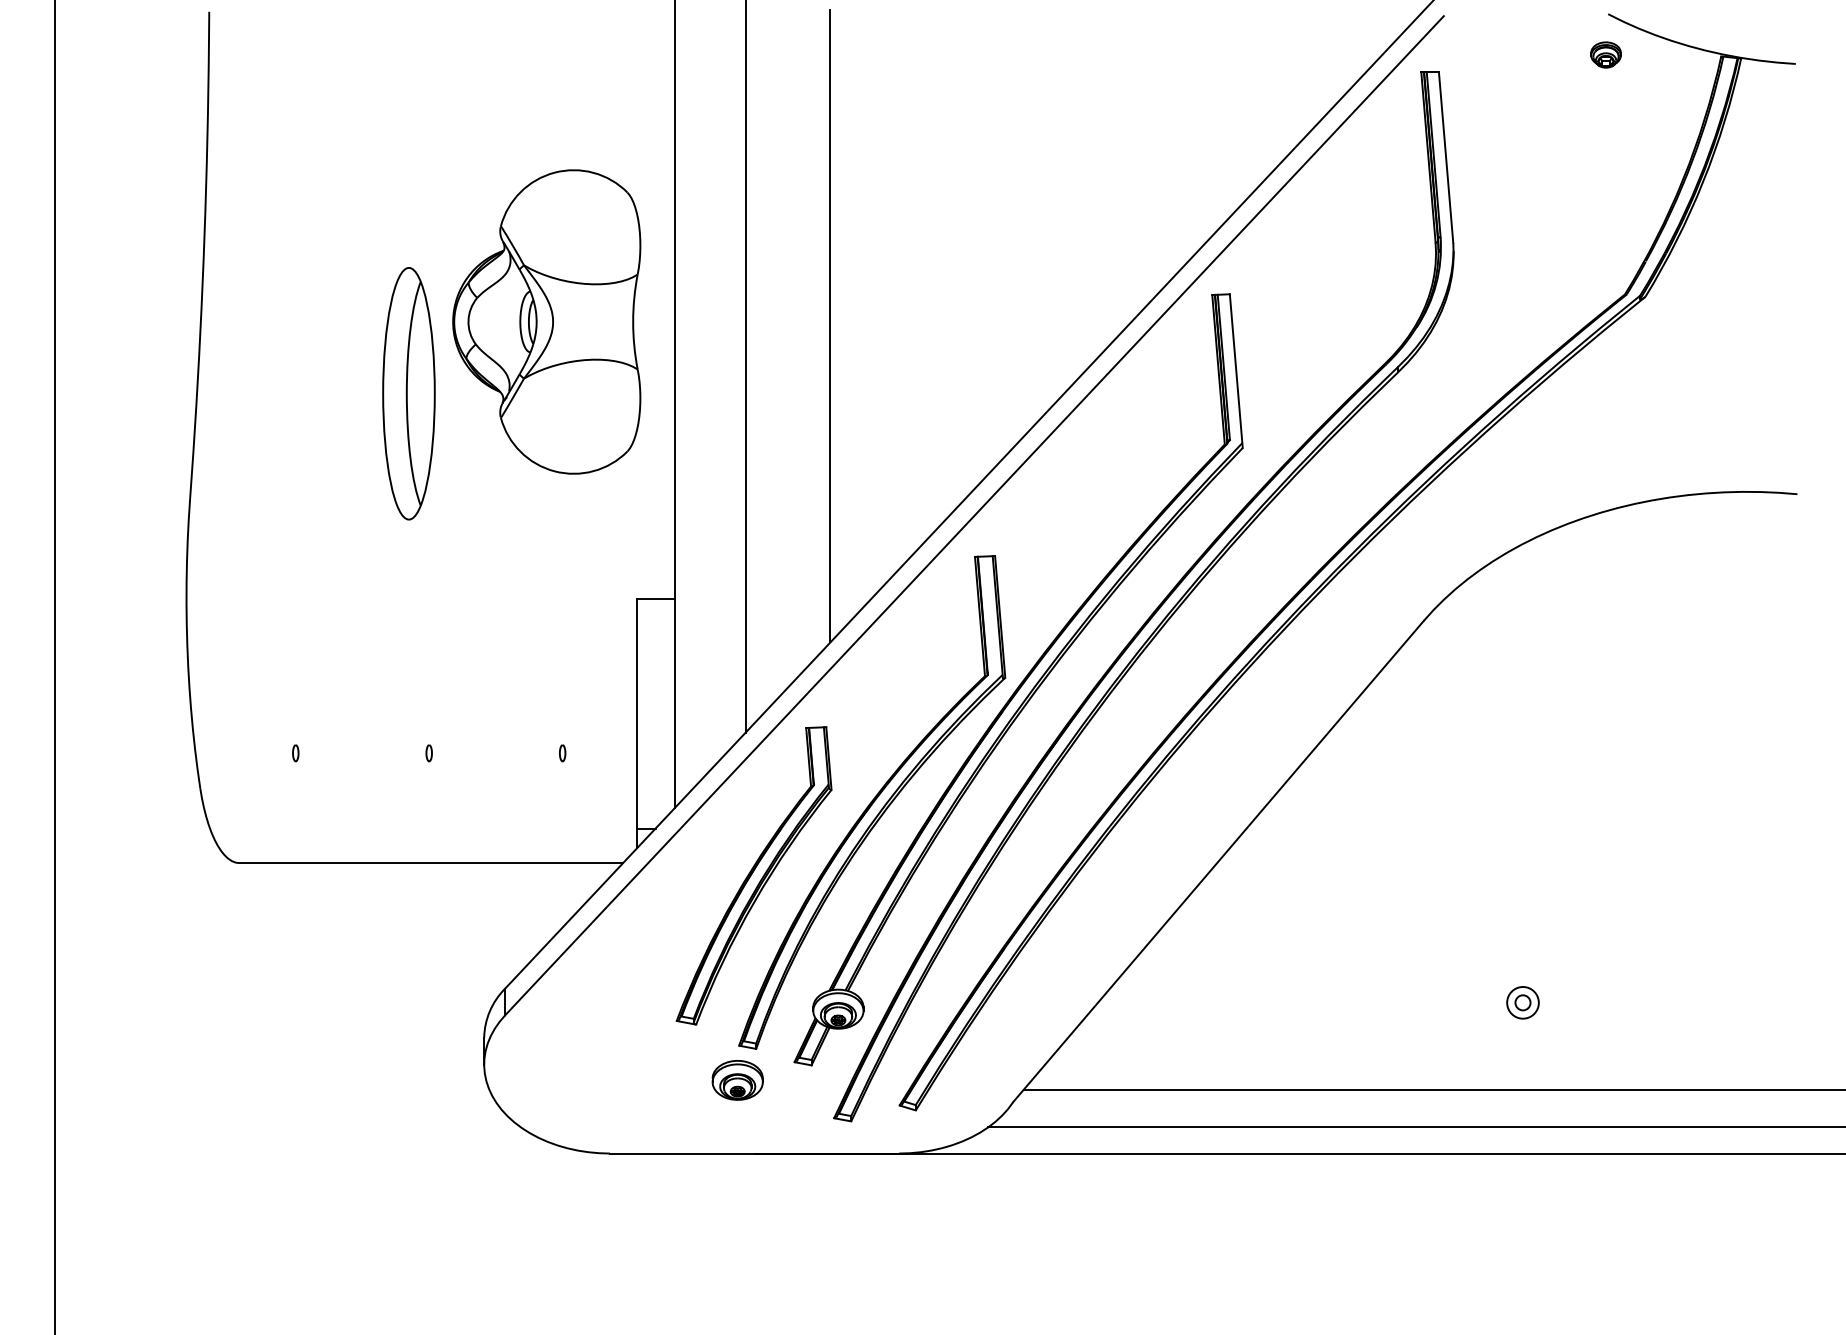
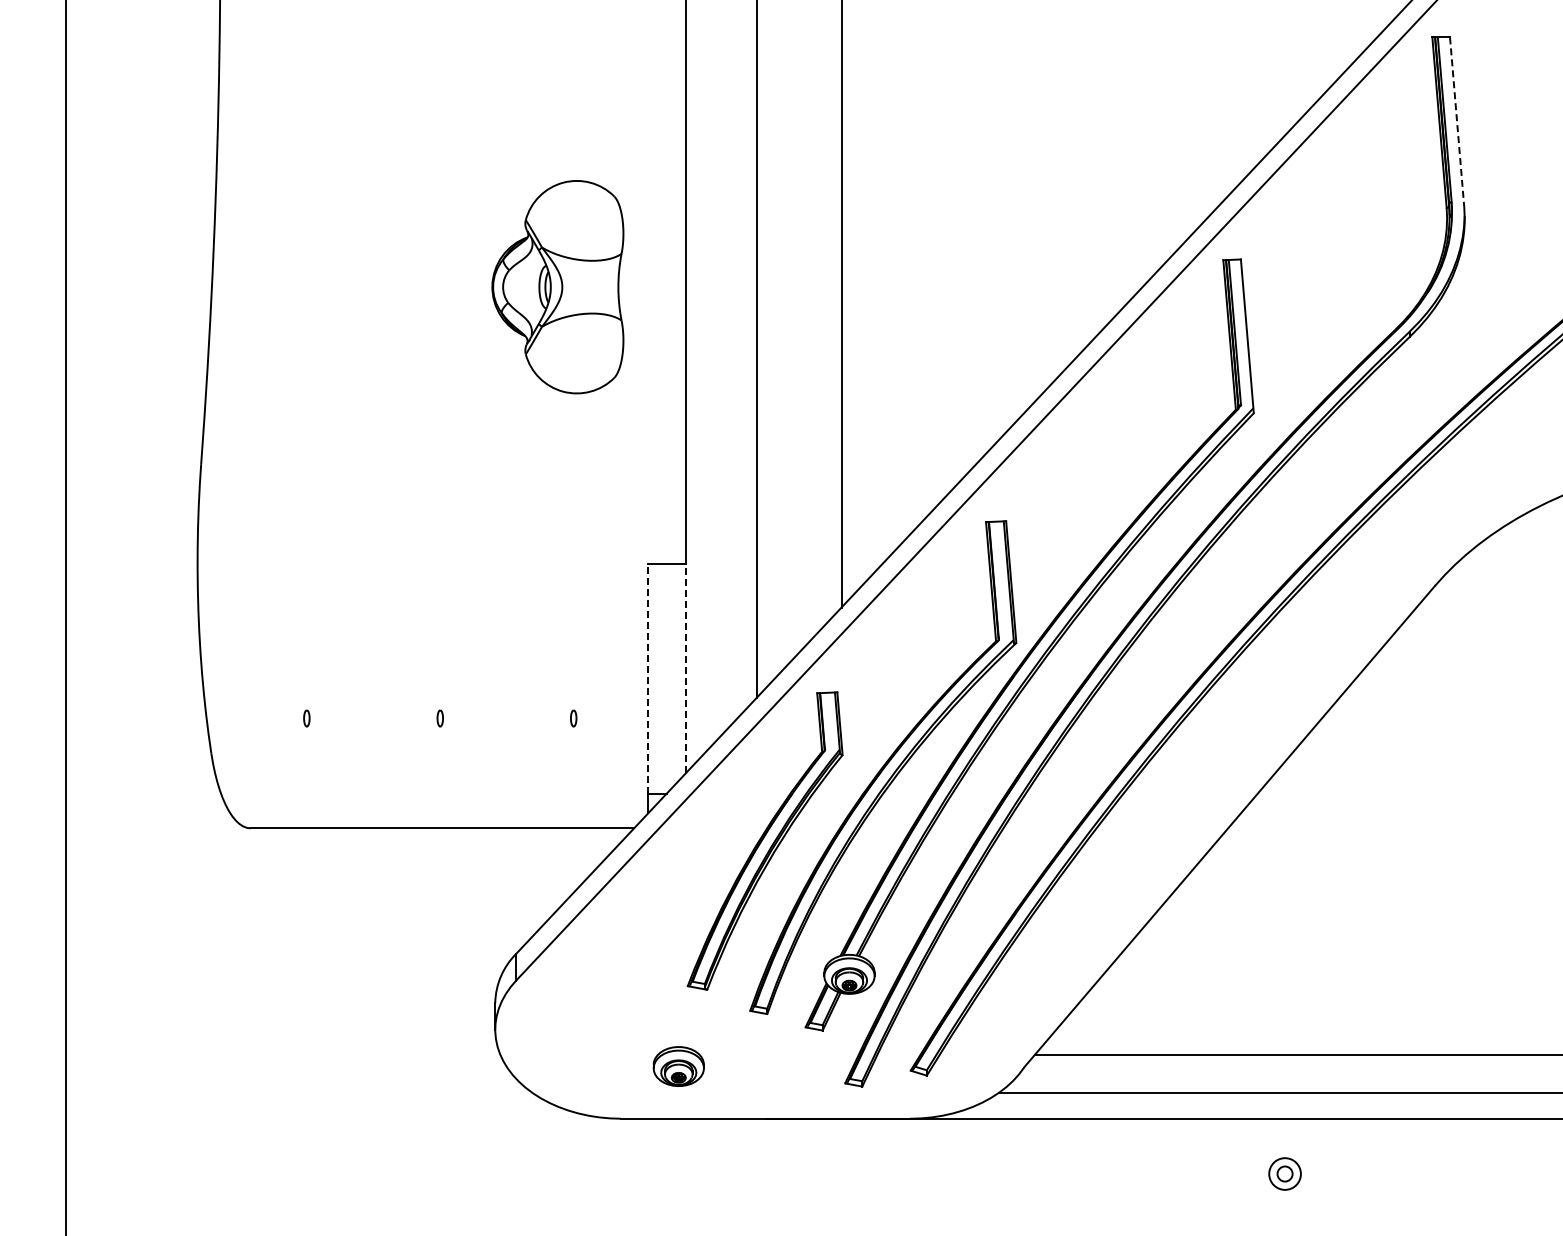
line: (1446, 157) -> (1457, 122), solid -> dashed
part: (546, 321) -> (557, 286), size x0.7
part: (408, 393) -> (419, 358), removed
line: (674, 703) -> (685, 668), solid -> dashed
line: (637, 713) -> (648, 678), solid -> dashed
part: (1522, 1002) -> (1284, 1173), moved
part: (737, 1080) -> (678, 1066), moved

